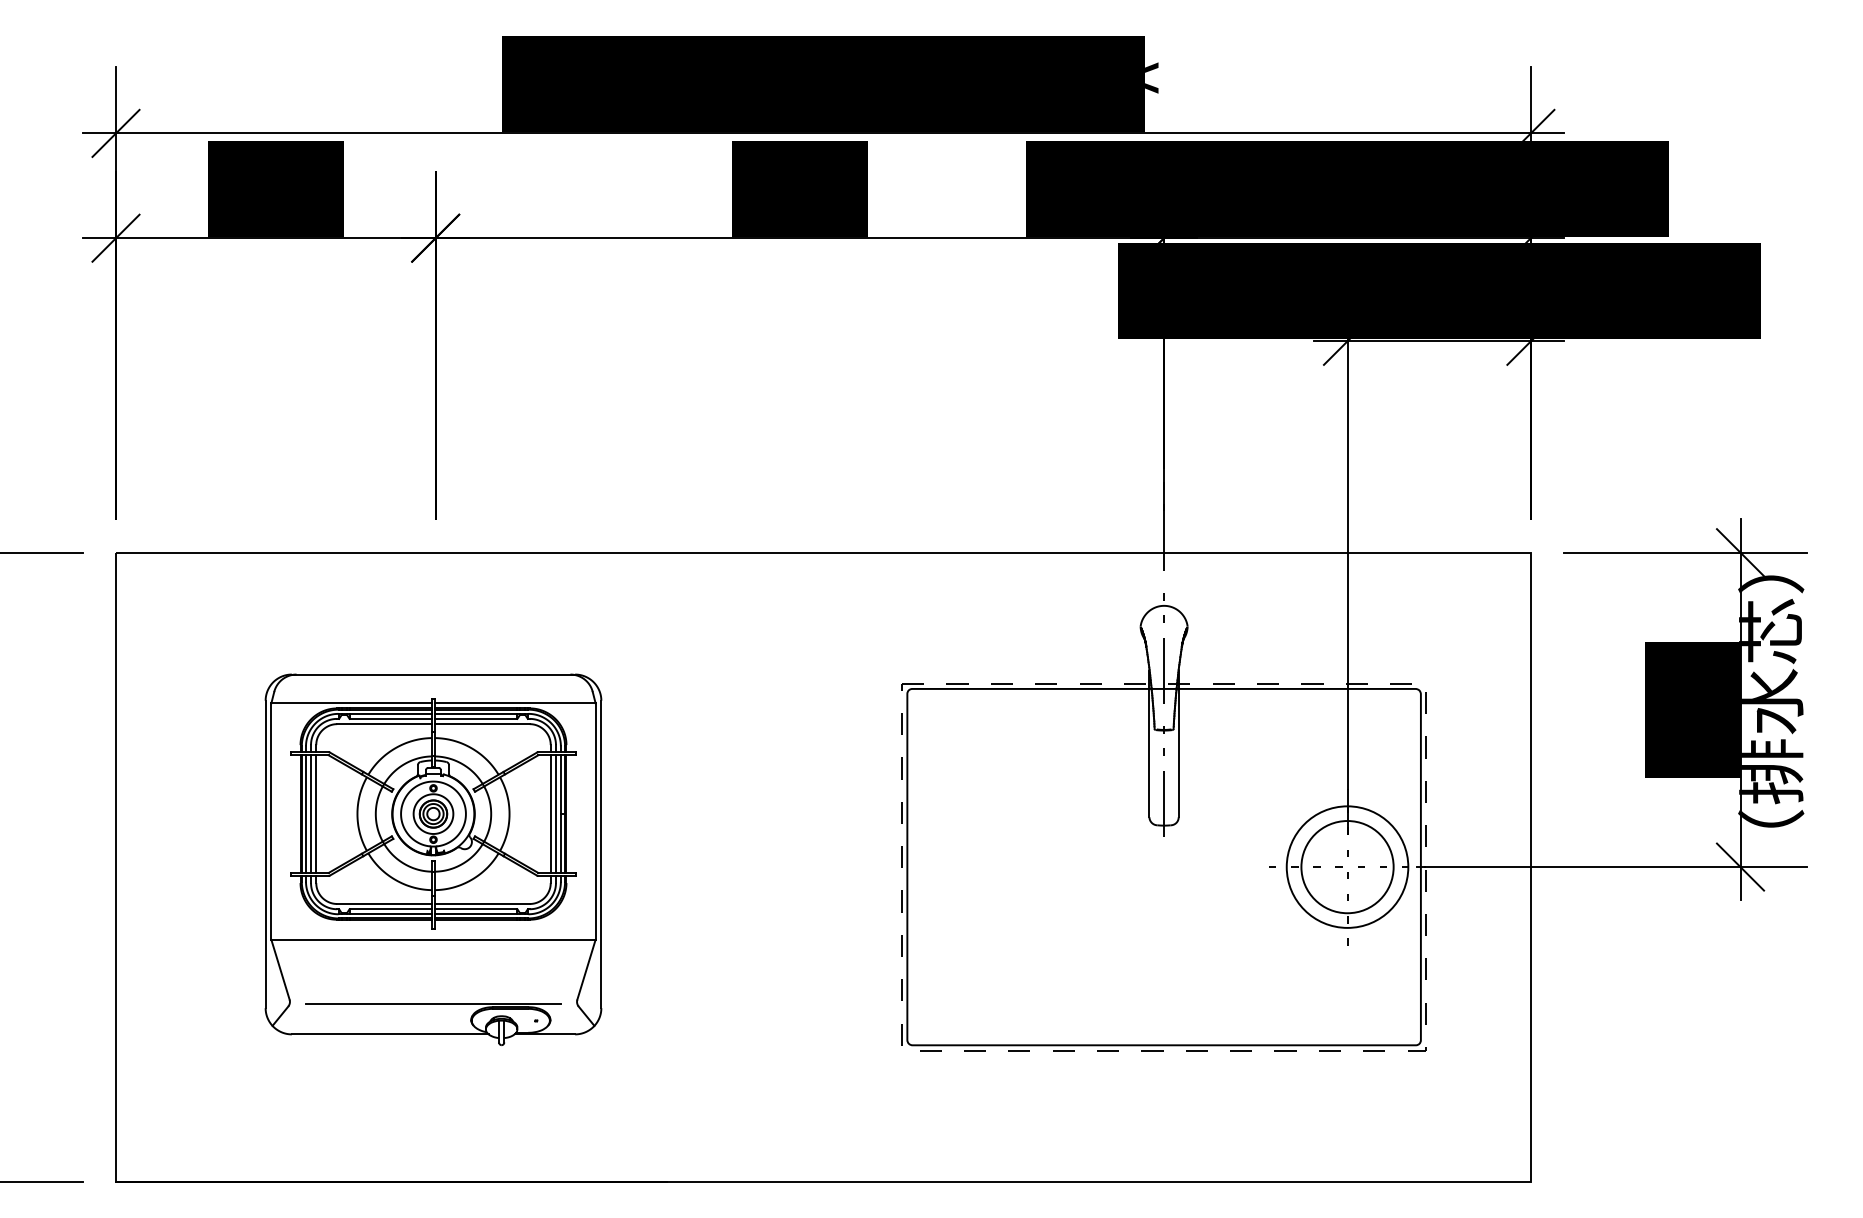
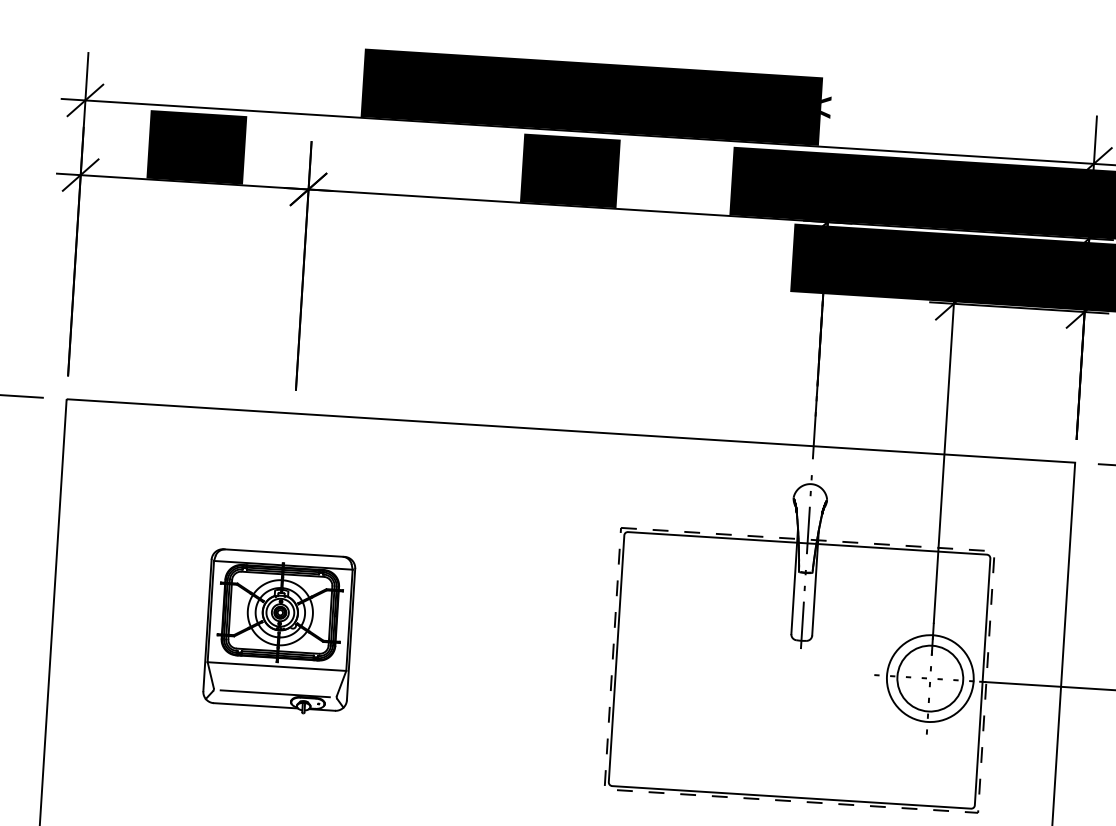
part: (433, 859) -> (279, 632), size x0.6

